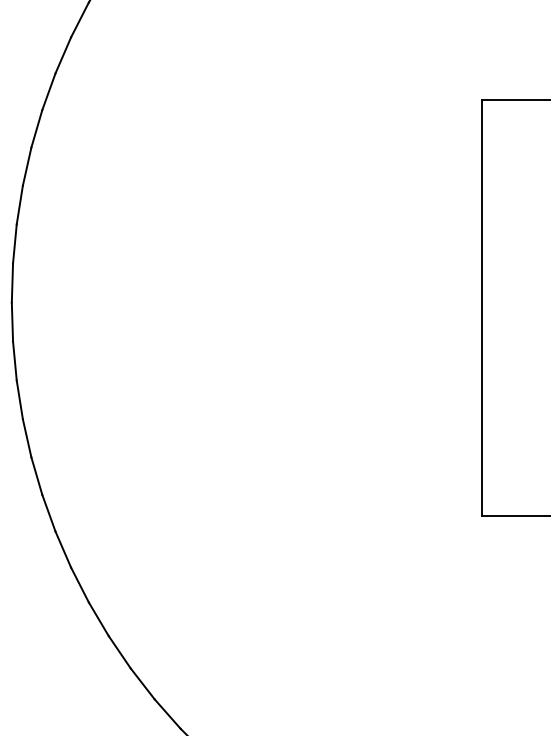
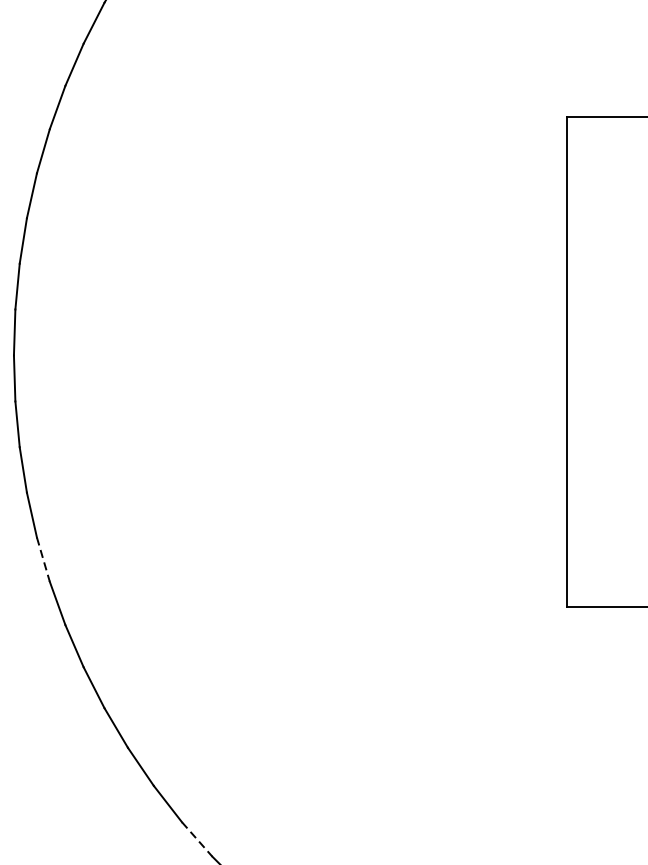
line: (36, 476) -> (42, 560), solid -> dashed
line: (167, 714) -> (197, 839), solid -> dashed

